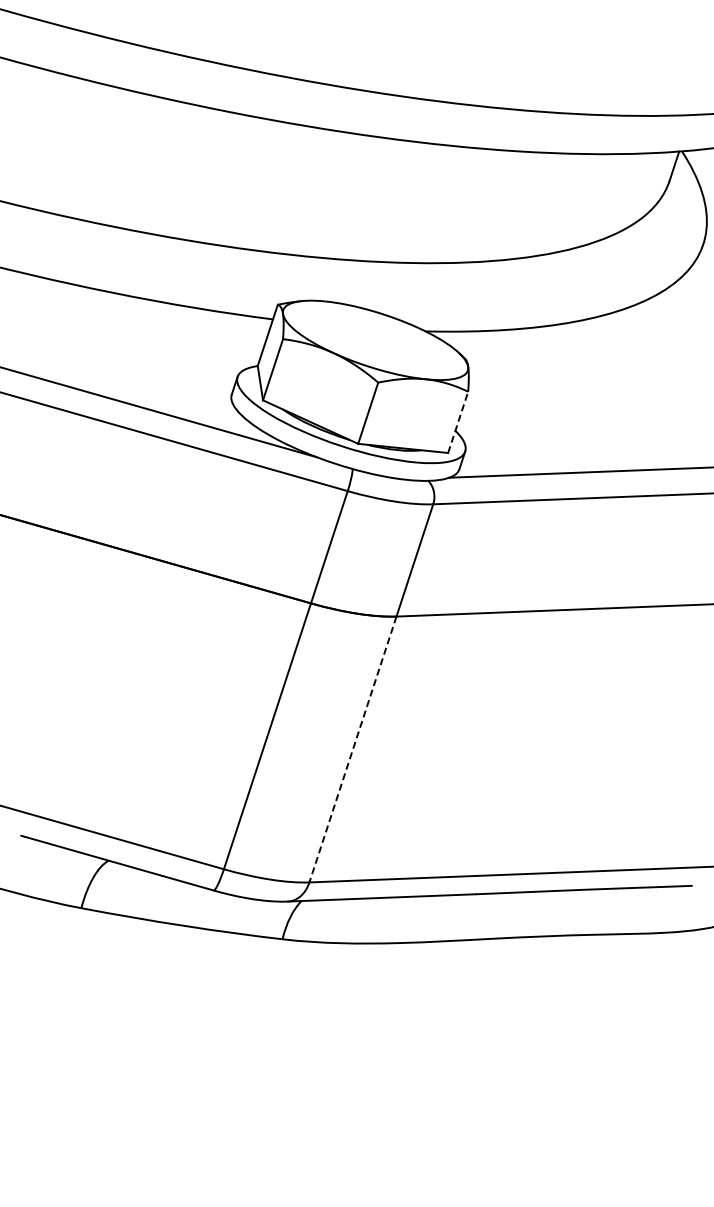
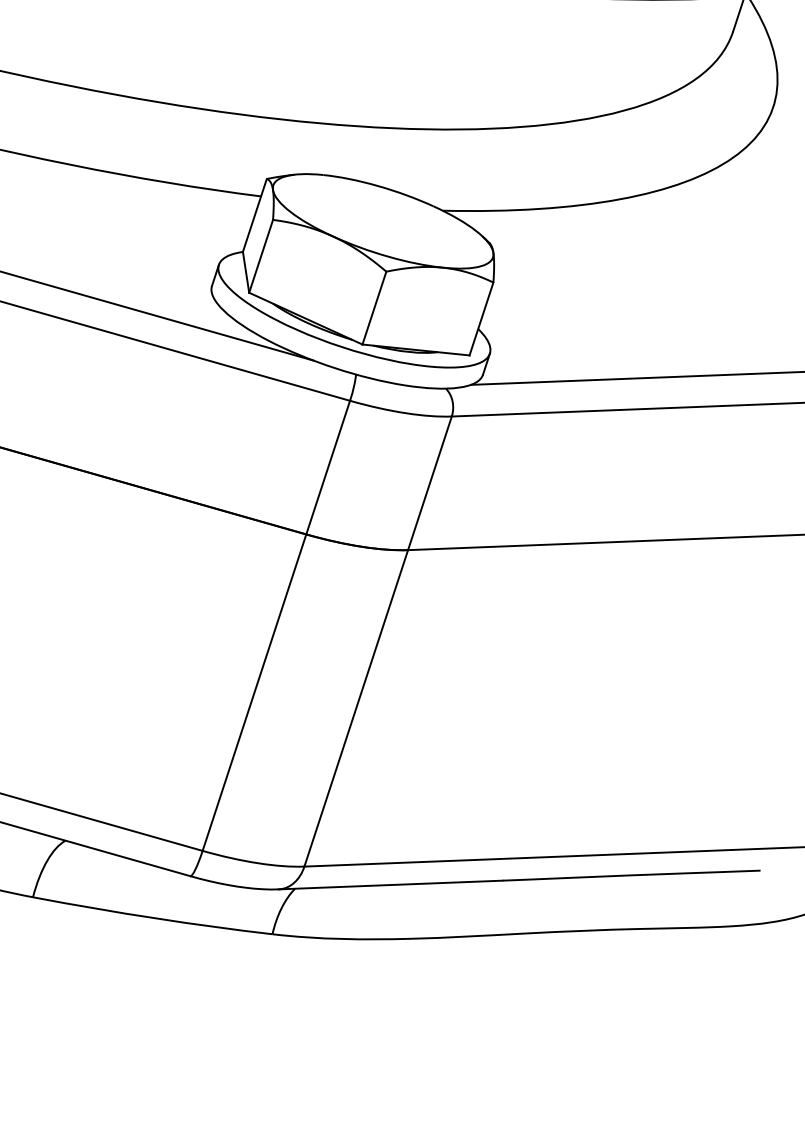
line: (458, 421) -> (481, 317), dashed -> solid
line: (352, 749) -> (355, 708), dashed -> solid

